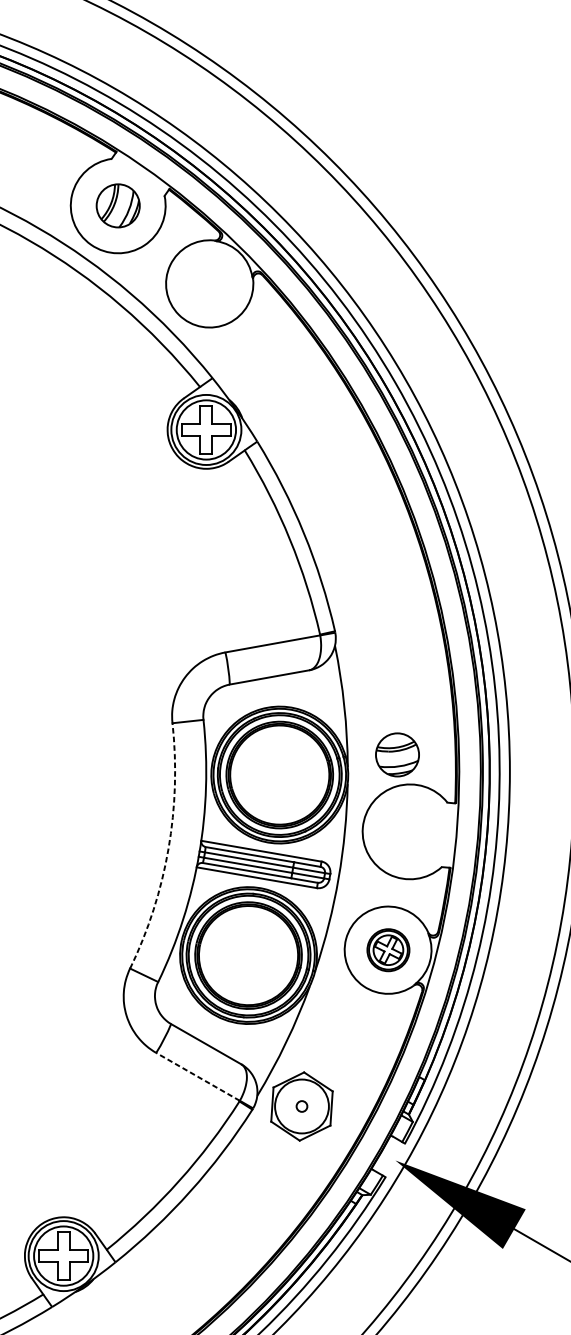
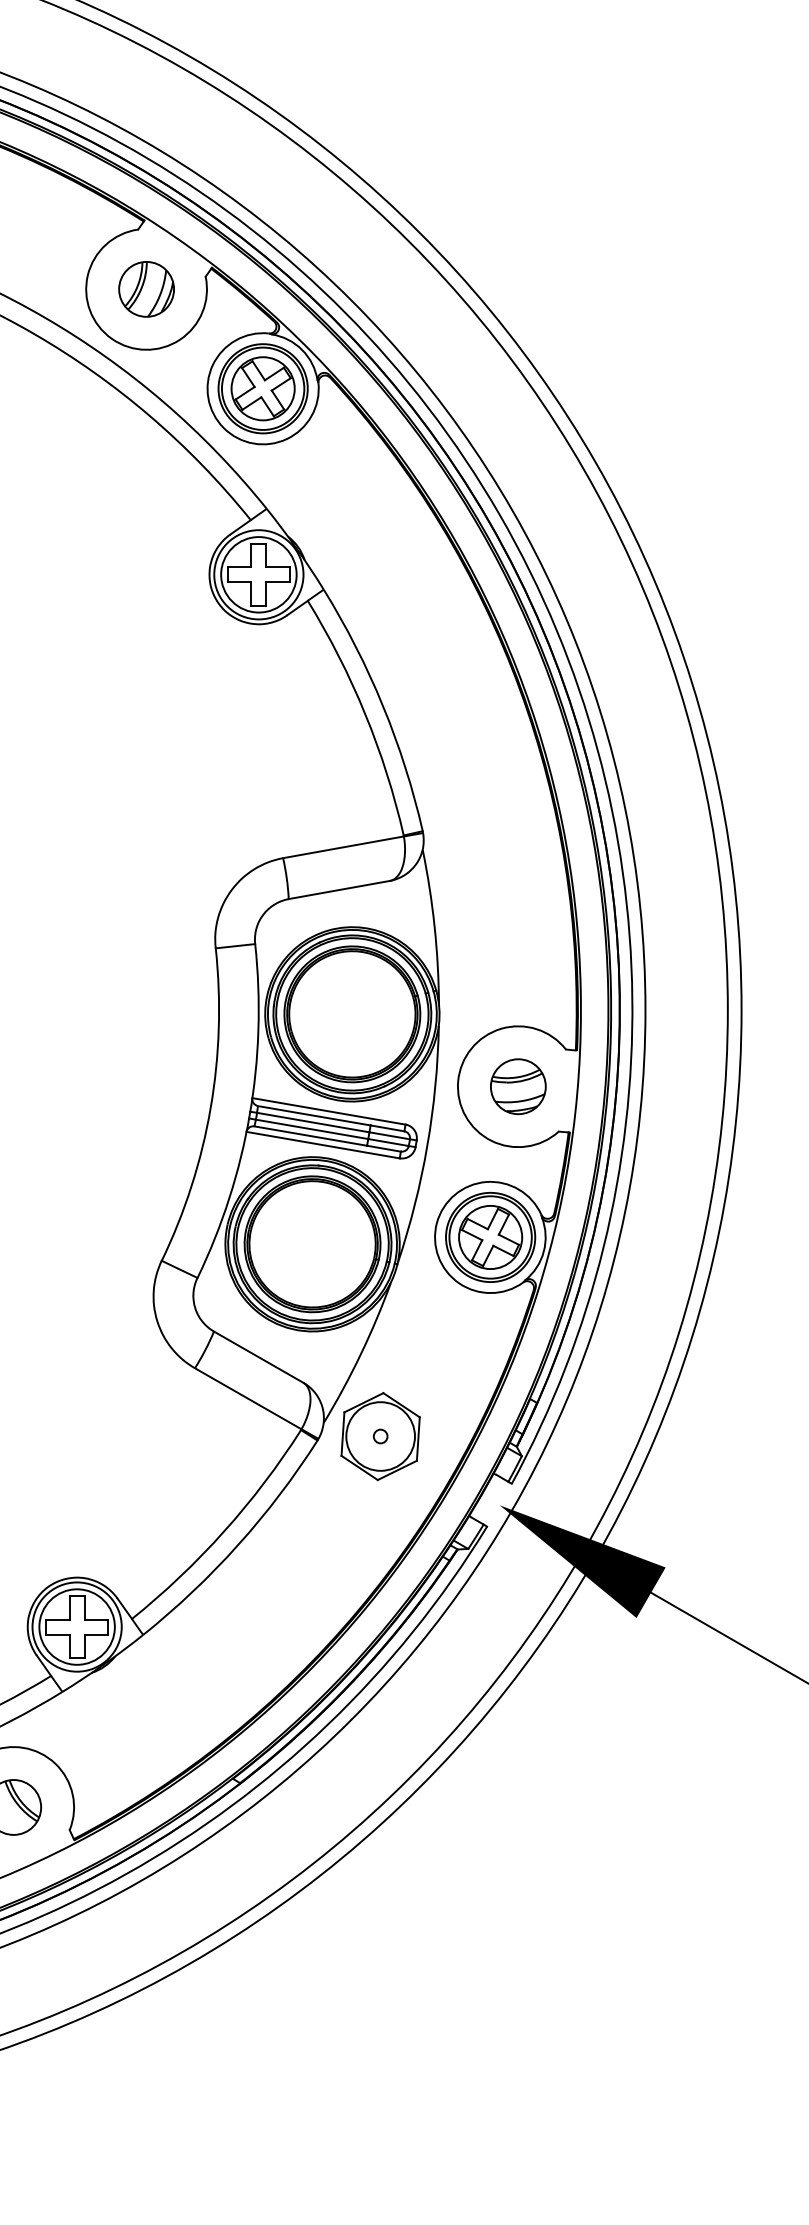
part: (209, 283) -> (262, 388), added
part: (397, 754) -> (518, 1086), moved
arc: (168, 848) -> (210, 1108), dashed -> solid
part: (388, 950) -> (490, 1237), size x1.67
line: (197, 1076) -> (247, 1398), dashed -> solid

